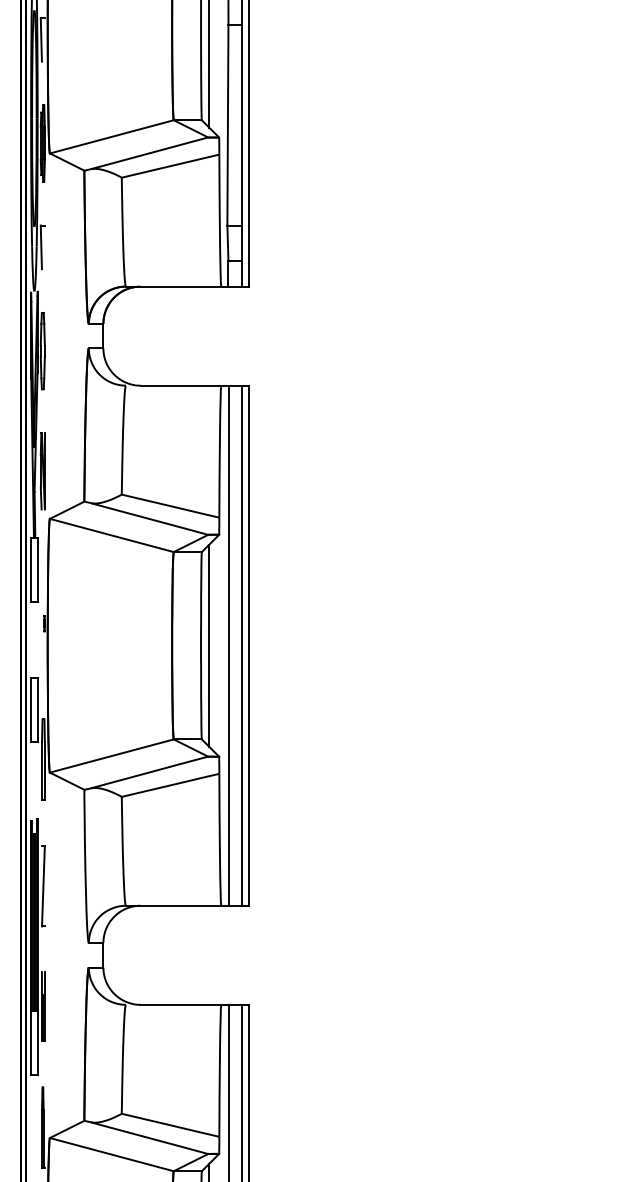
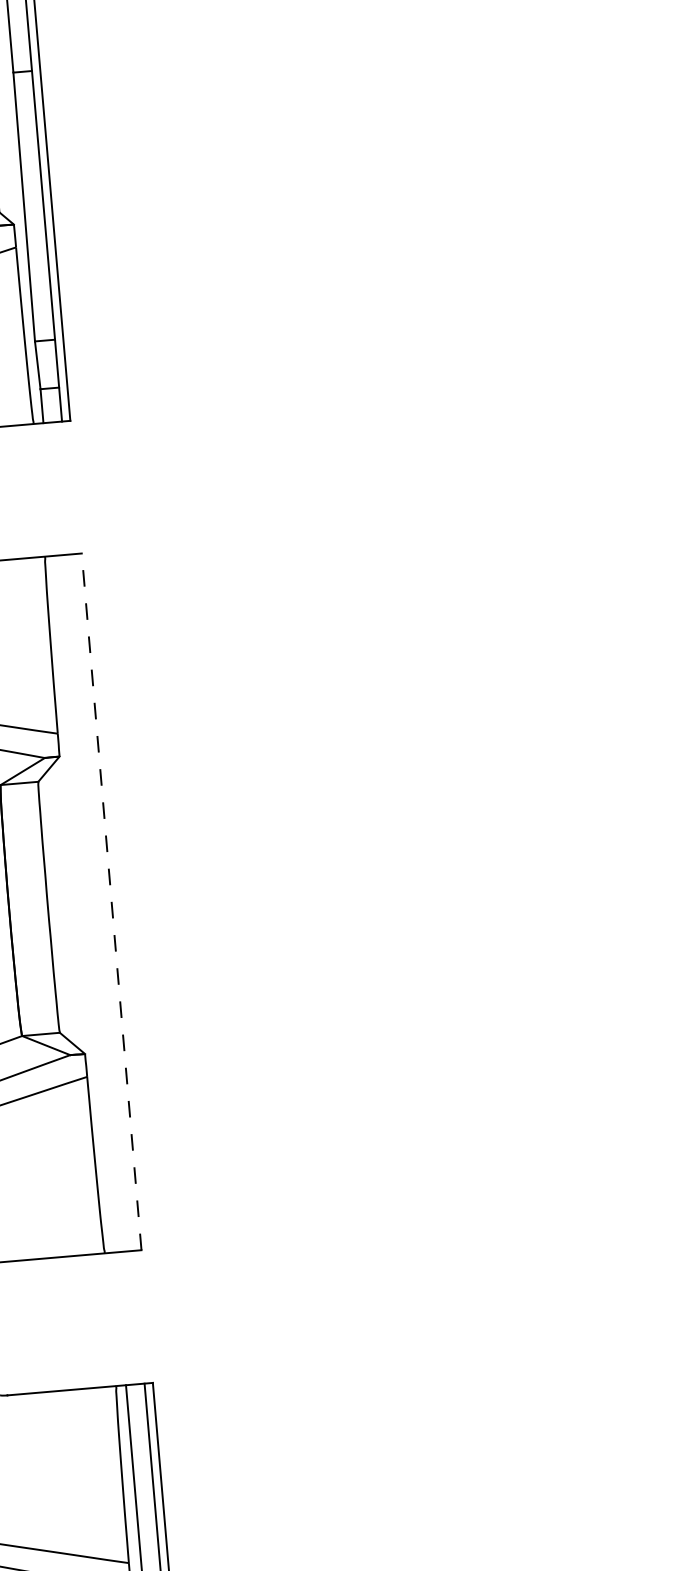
line: (209, 645) -> (59, 906), removed
line: (228, 645) -> (84, 903), removed
line: (242, 645) -> (103, 902), removed
line: (248, 645) -> (111, 901), solid -> dashed

